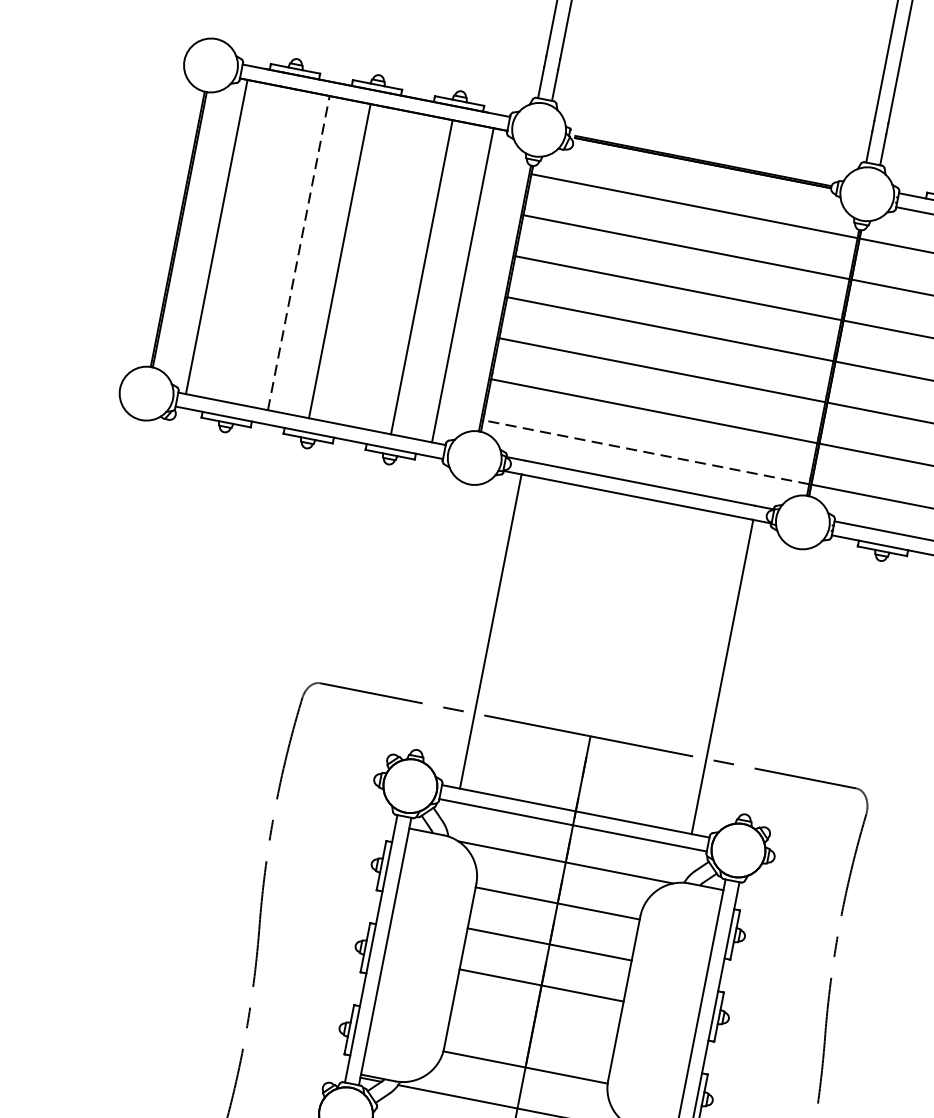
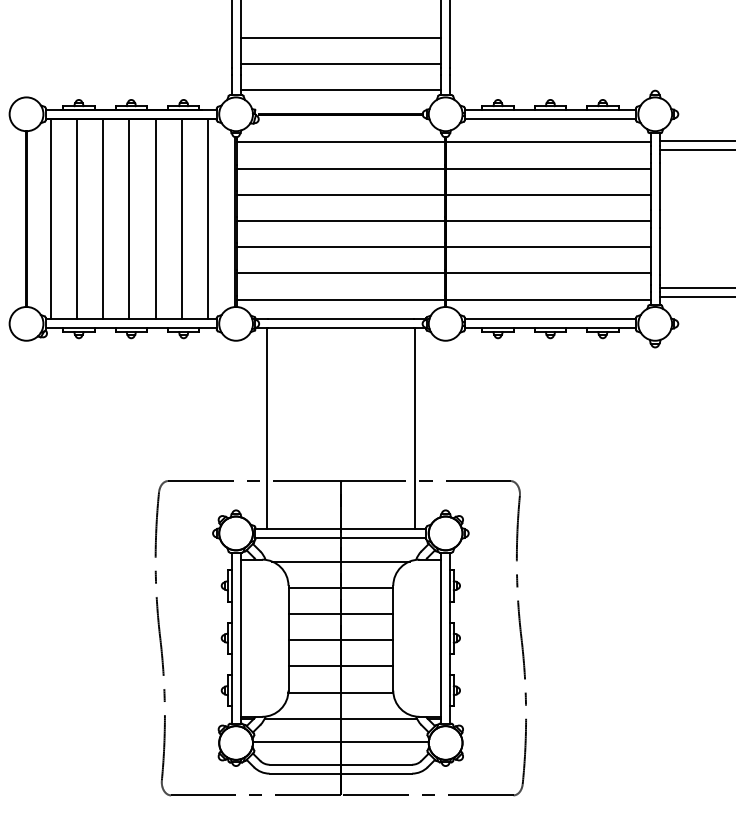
line: (726, 41) -> (340, 37), added
line: (718, 82) -> (340, 63), added
line: (709, 124) -> (340, 90), added
line: (257, 243) -> (76, 218), added
line: (299, 252) -> (103, 218), dashed -> solid
line: (380, 268) -> (155, 218), added
line: (645, 451) -> (340, 299), dashed -> solid
line: (532, 1026) -> (340, 666), added

